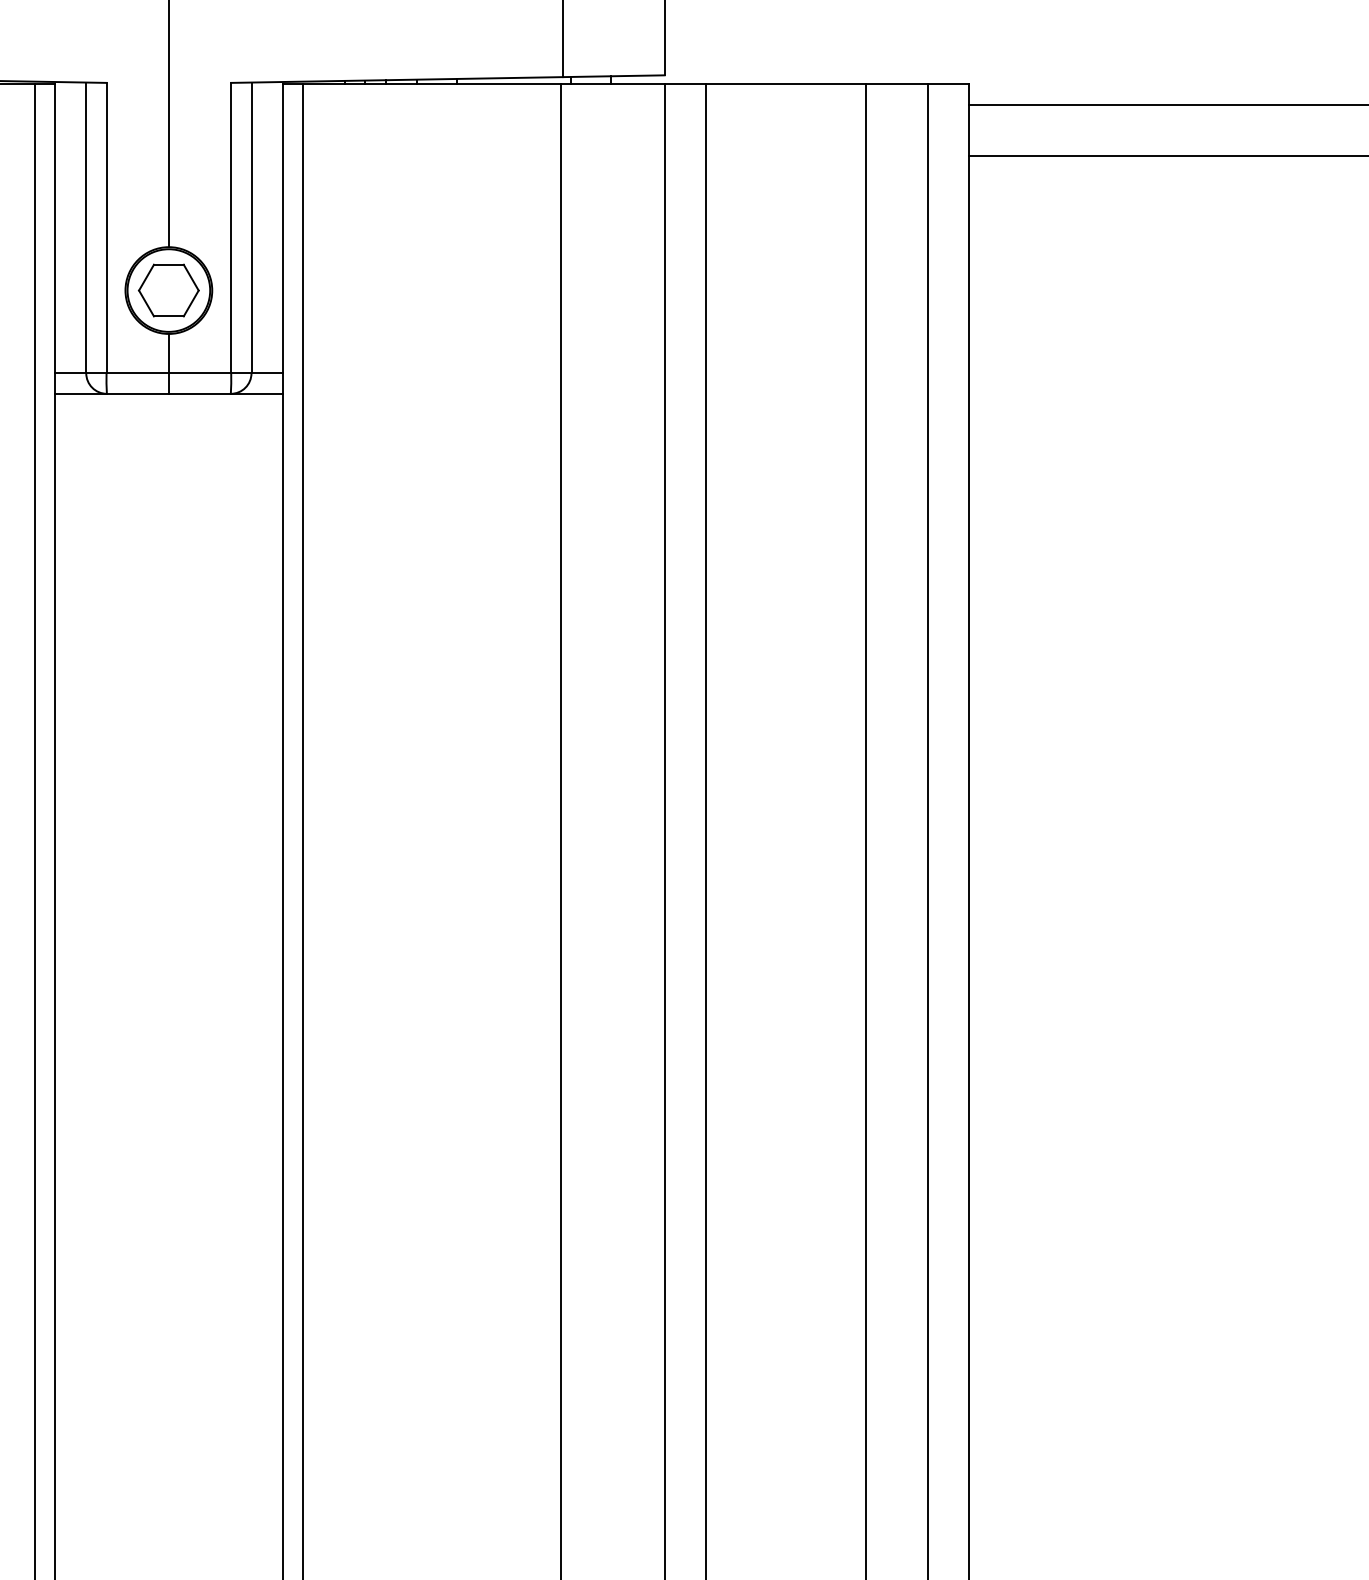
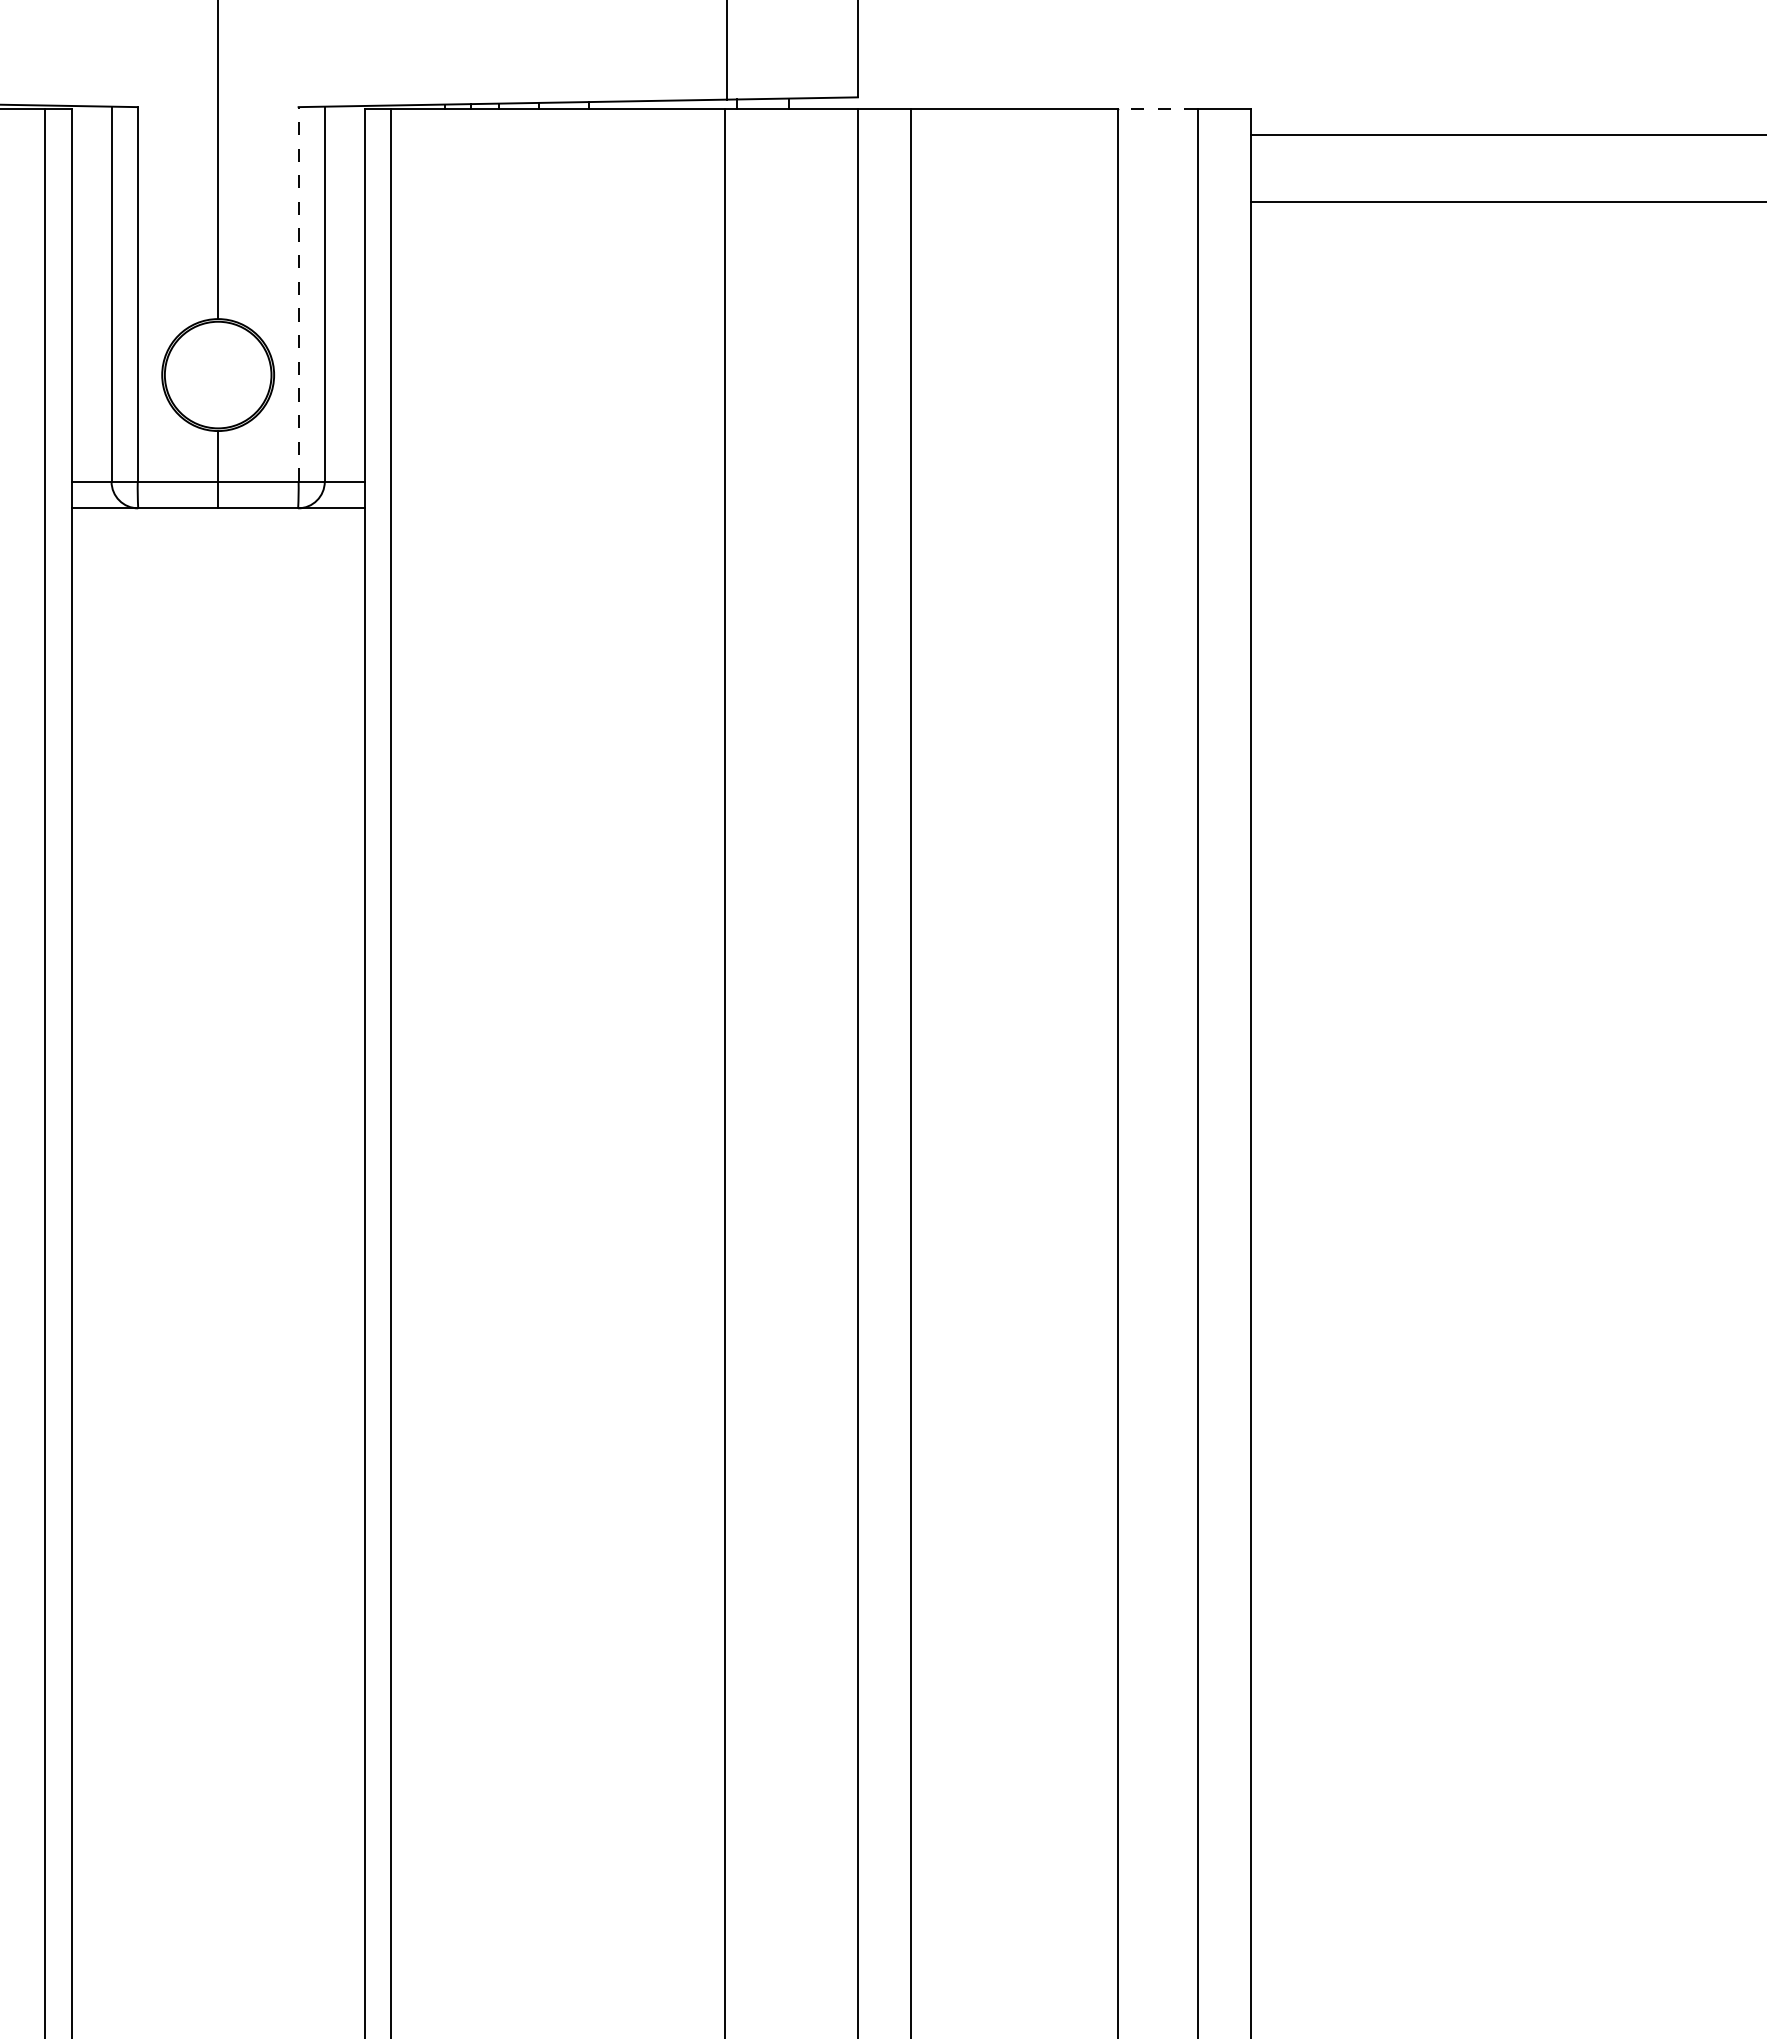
line: (896, 83) -> (1157, 108), solid -> dashed
line: (231, 227) -> (298, 293), solid -> dashed
part: (168, 290) -> (217, 374), removed

